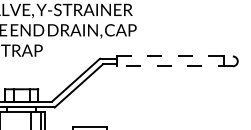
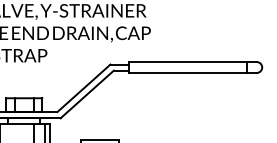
line: (175, 56) -> (193, 62), dashed -> solid
line: (174, 65) -> (192, 72), dashed -> solid

